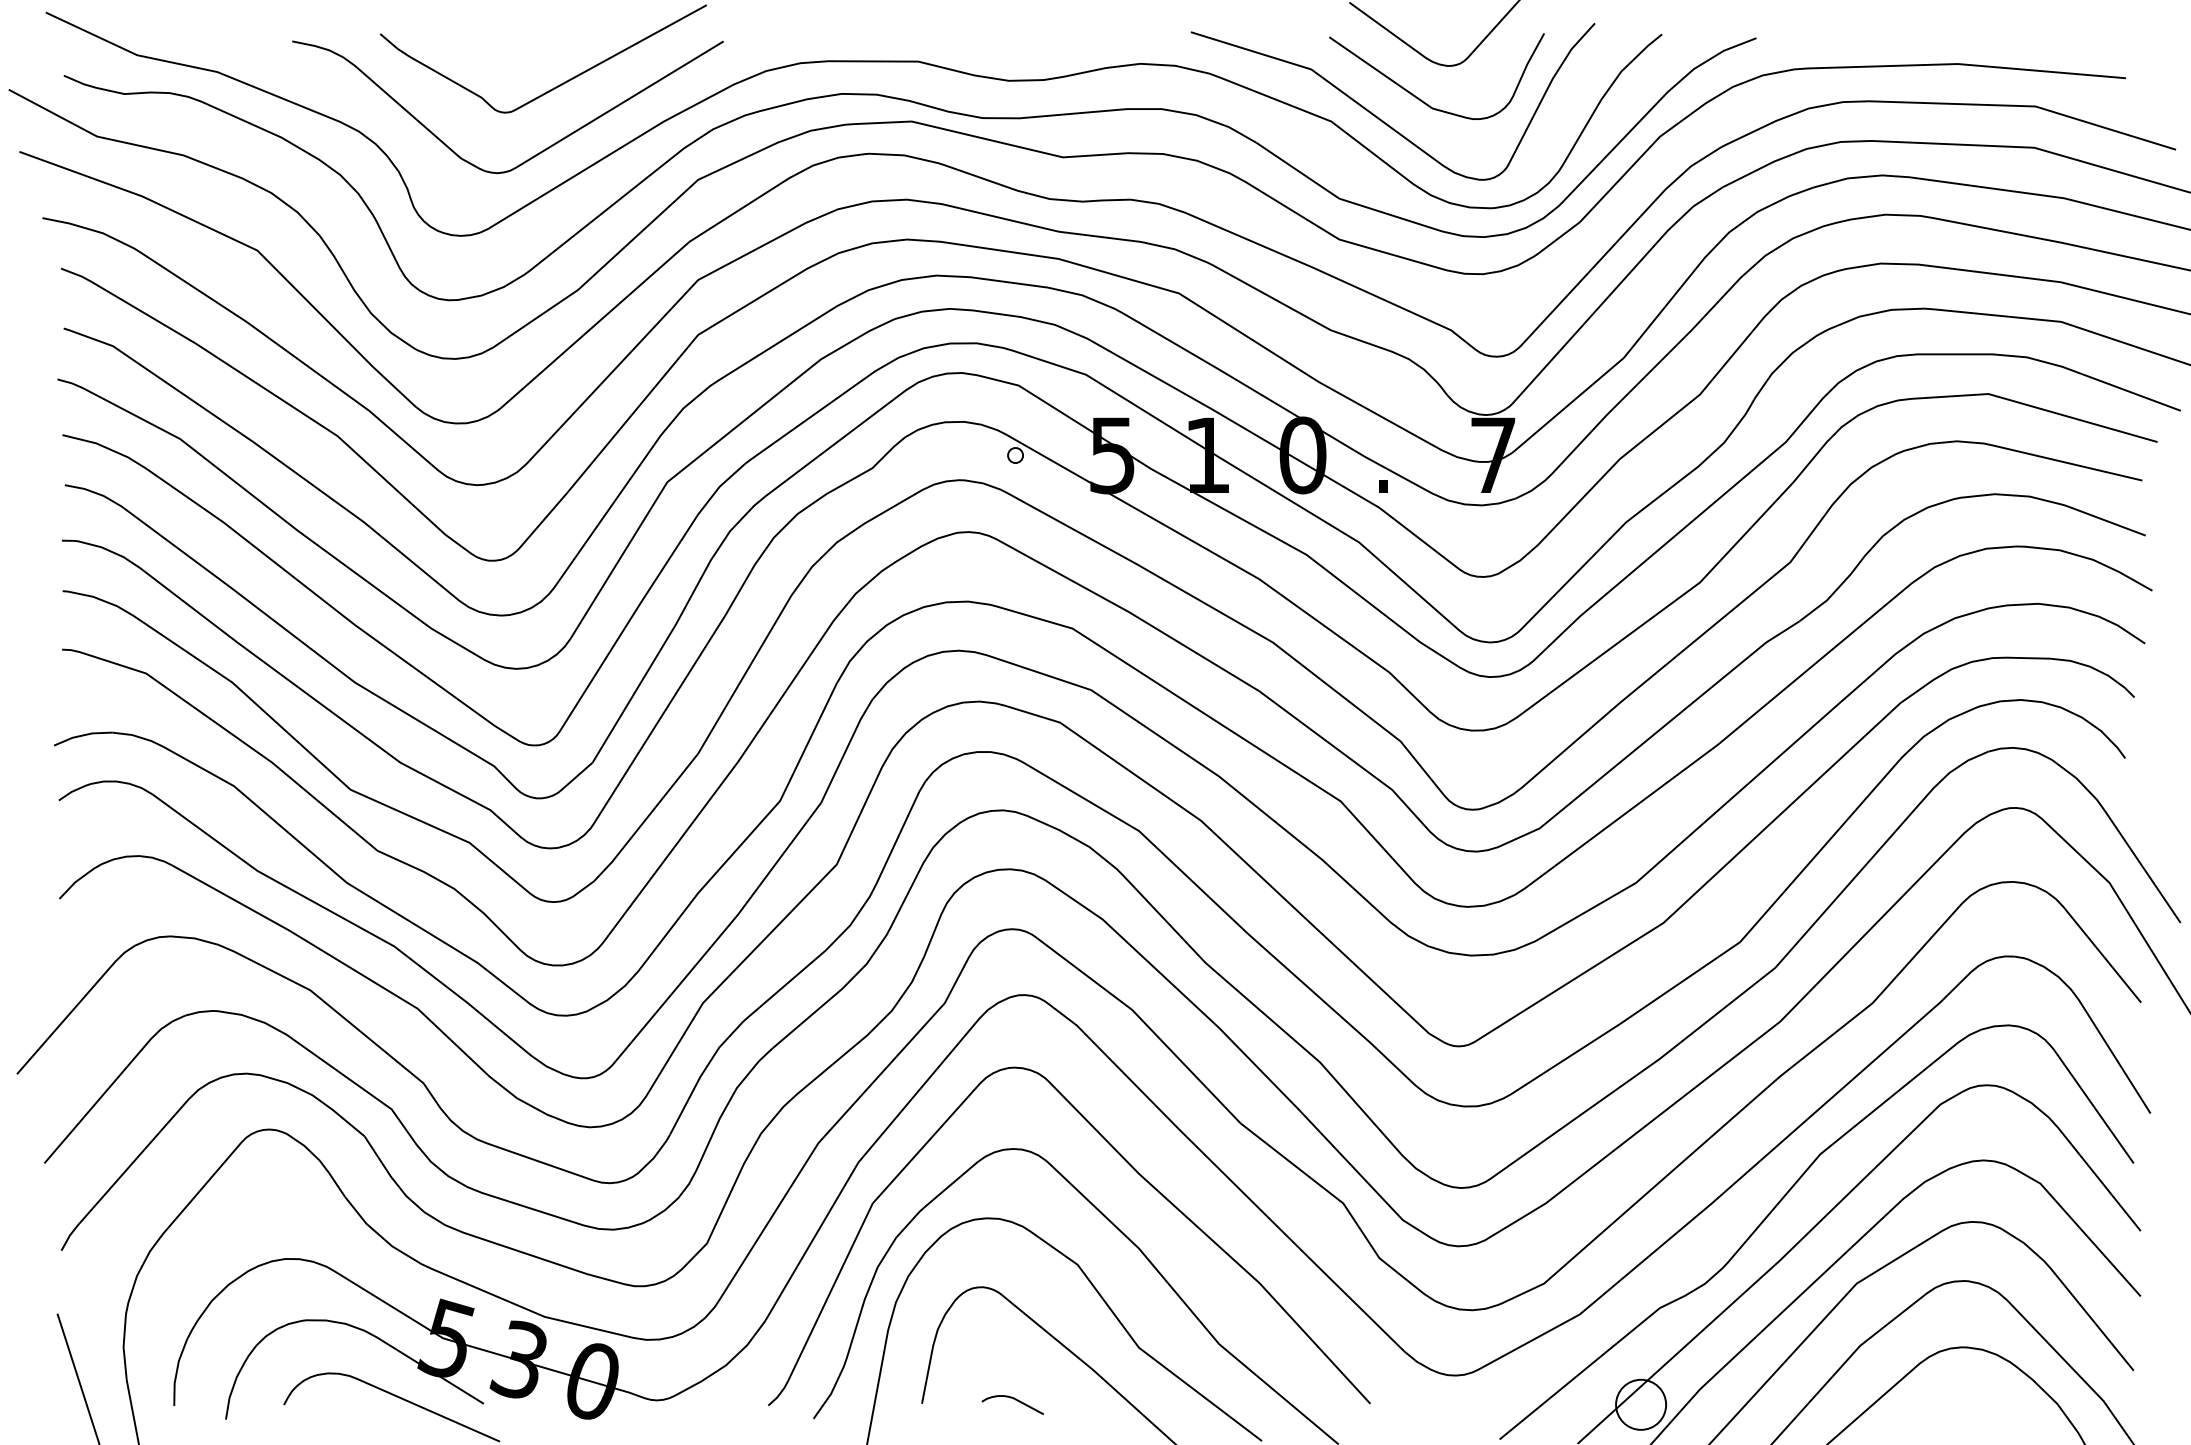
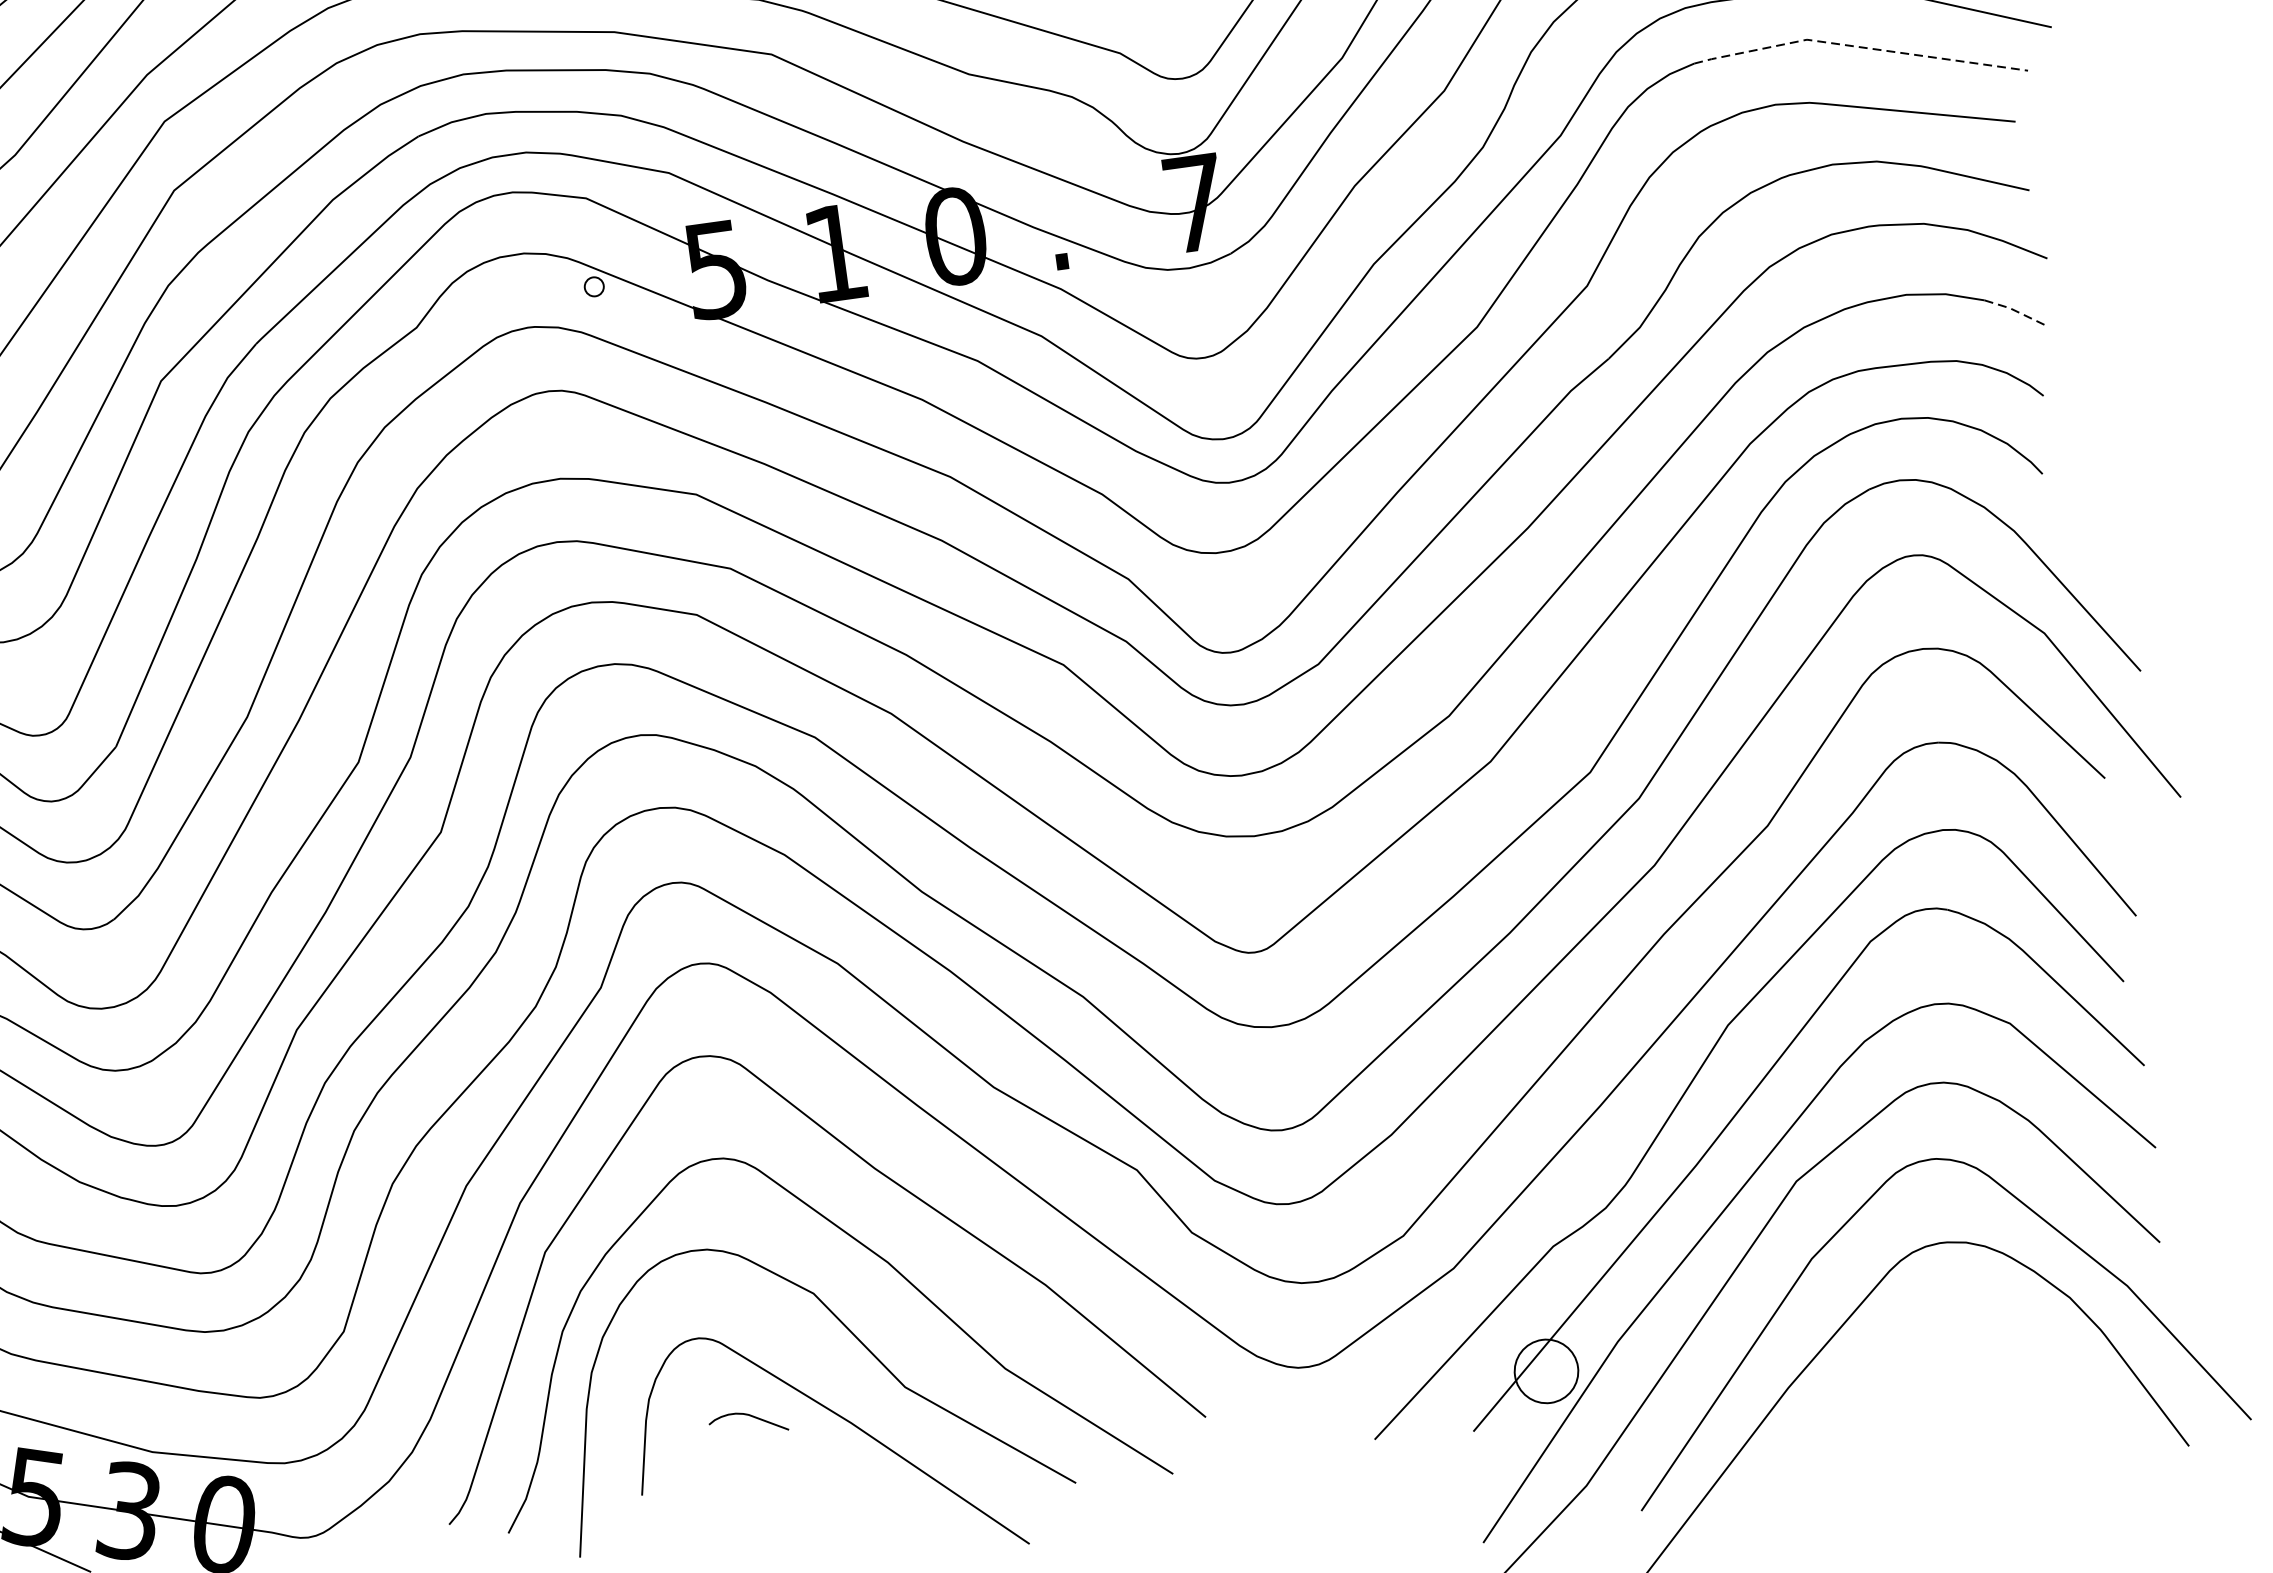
line: (2027, 405) -> (1858, 47), solid -> dashed
line: (2122, 628) -> (2016, 311), solid -> dashed
curve: (1015, 1400) -> (751, 1417), moved

